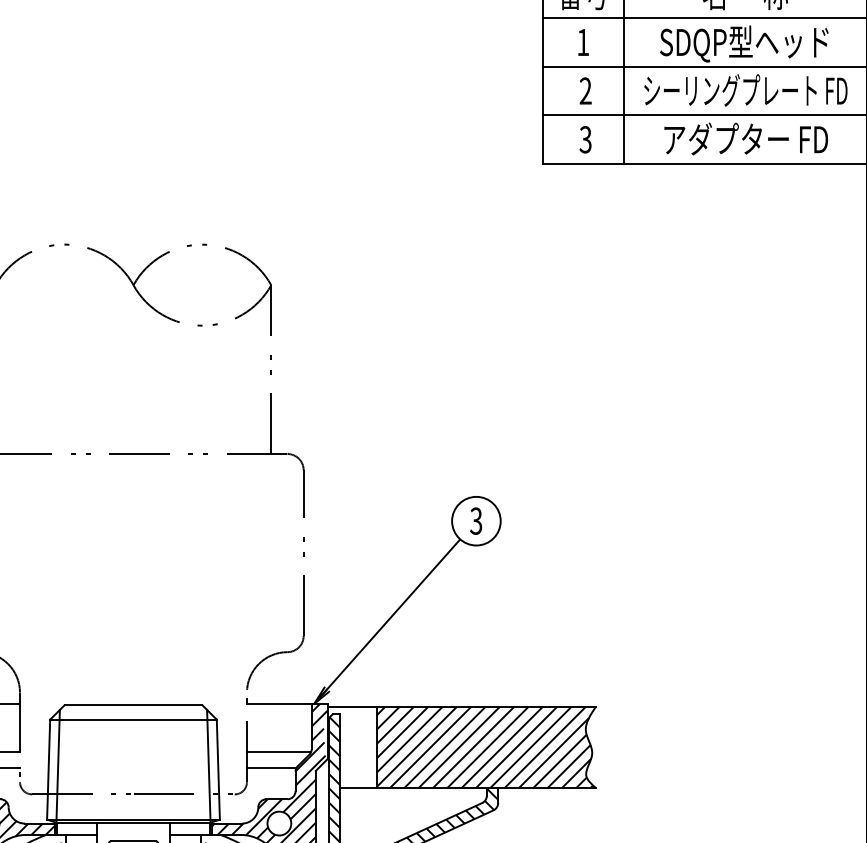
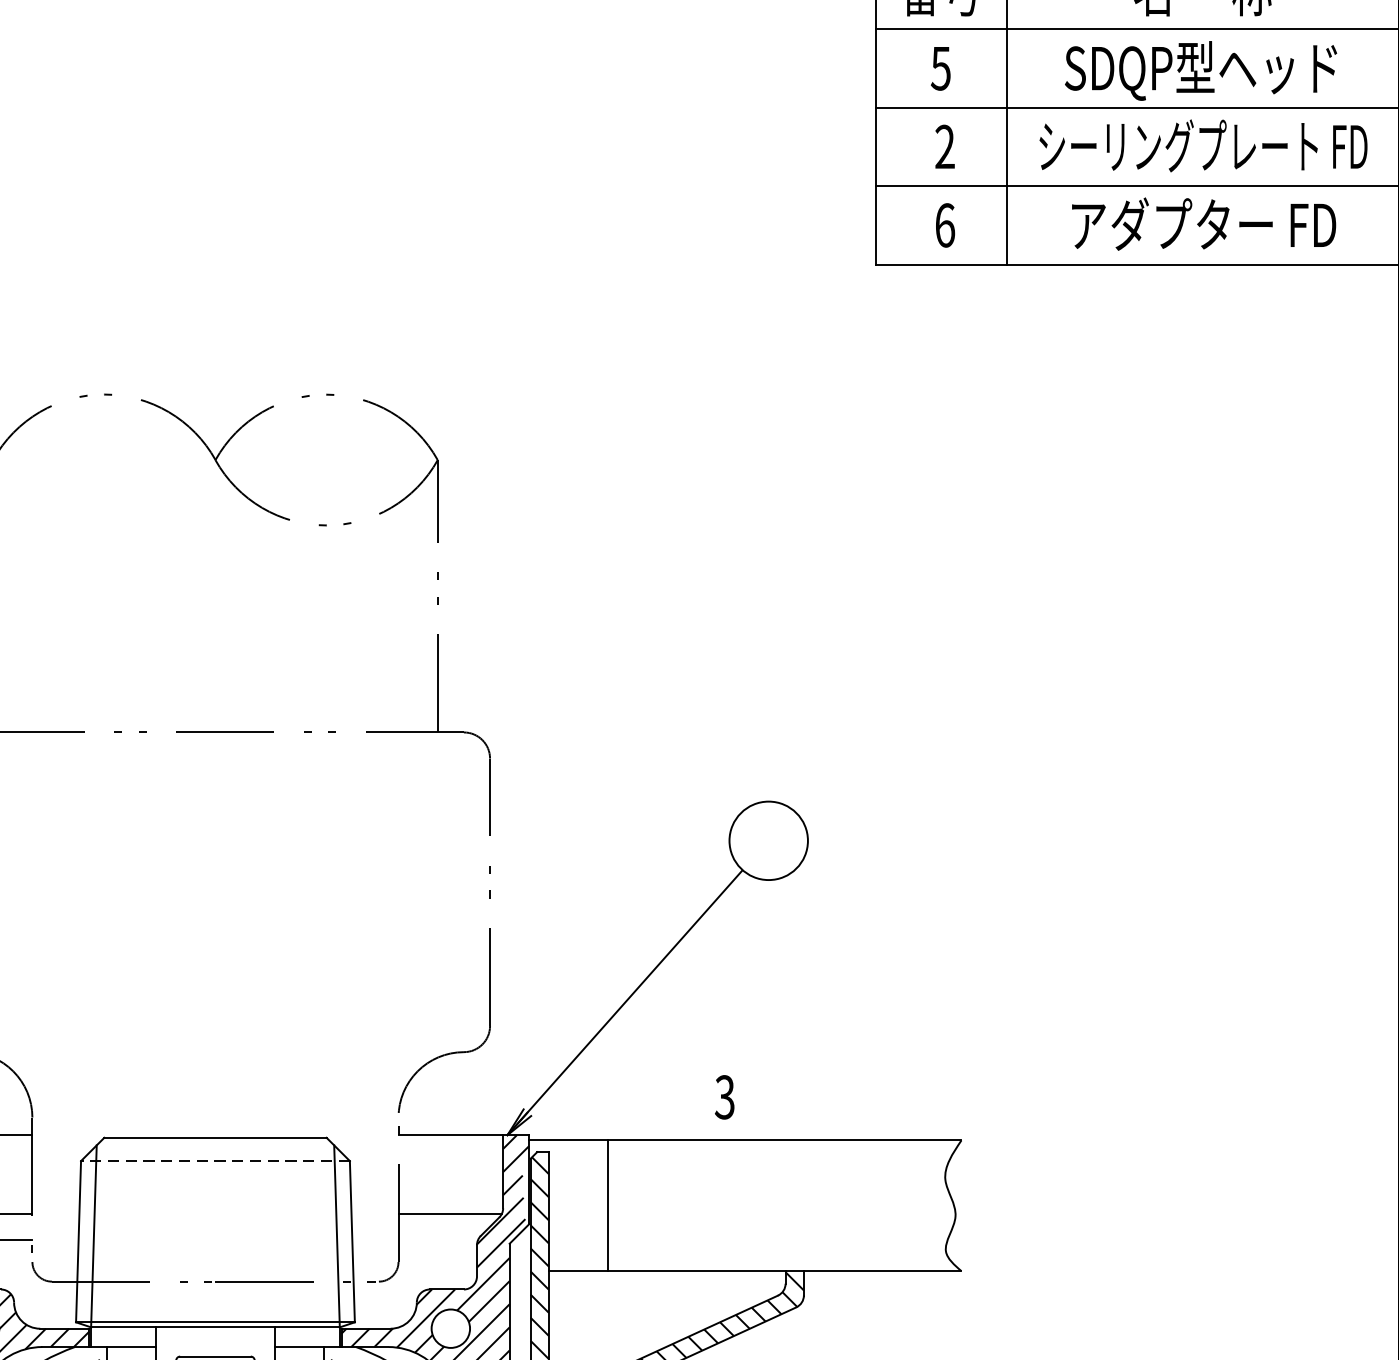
text: (583, 42) -> (941, 68), 1 -> 5
text: (585, 139) -> (944, 225), 3 -> 6
text: (476, 520) -> (725, 1096), moved
line: (133, 719) -> (215, 1160), solid -> dashed
hatch: (484, 746) -> (781, 1204), removed
line: (271, 768) -> (438, 1239), removed

